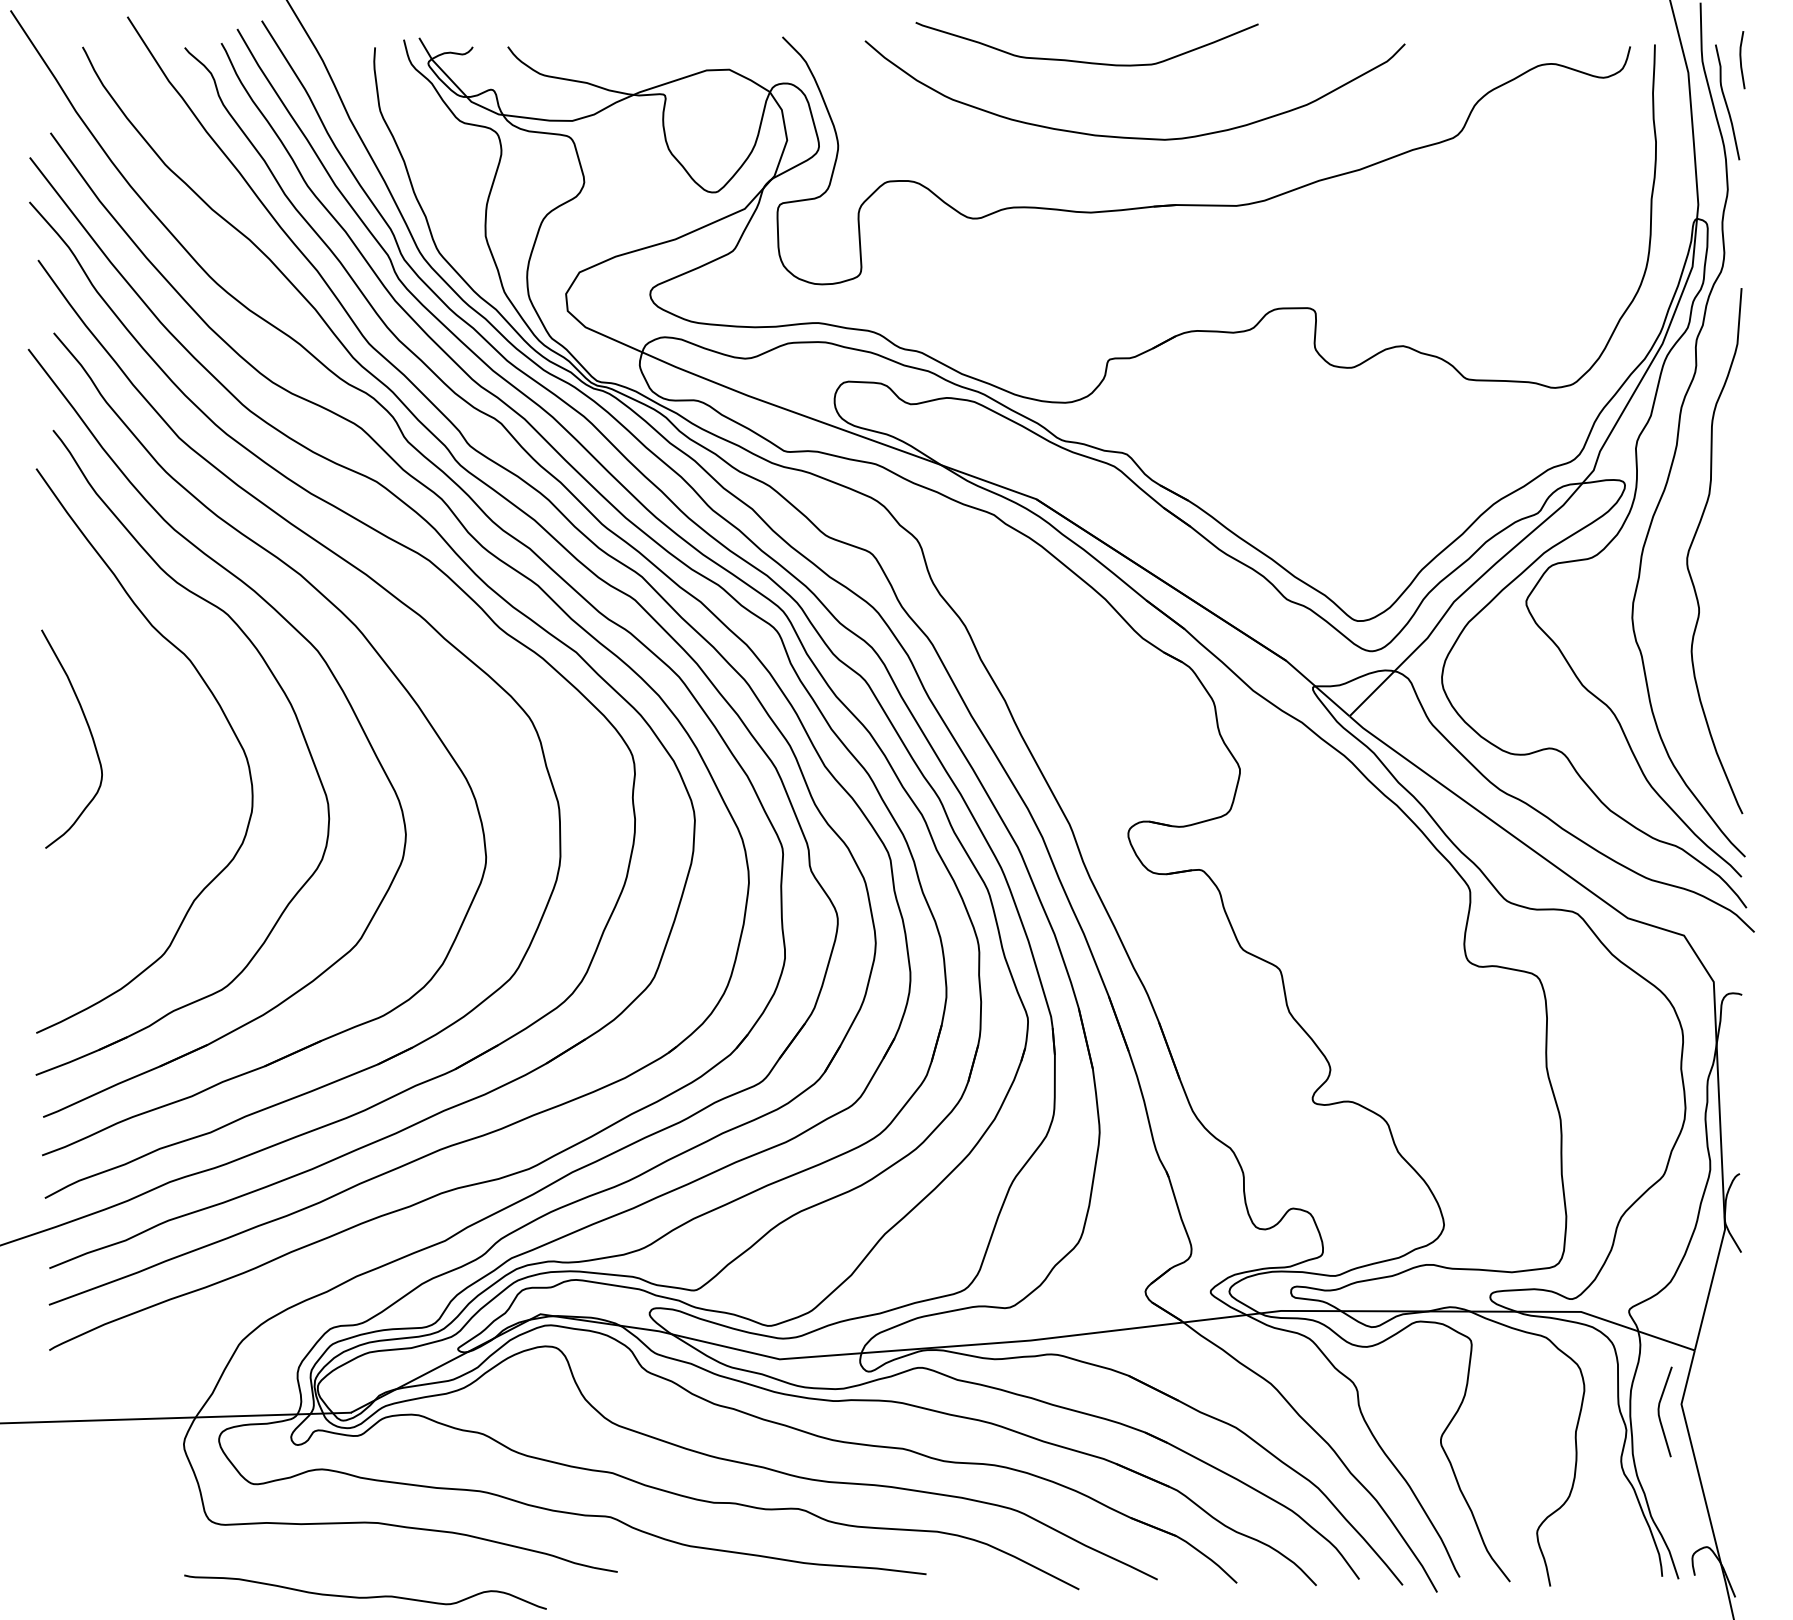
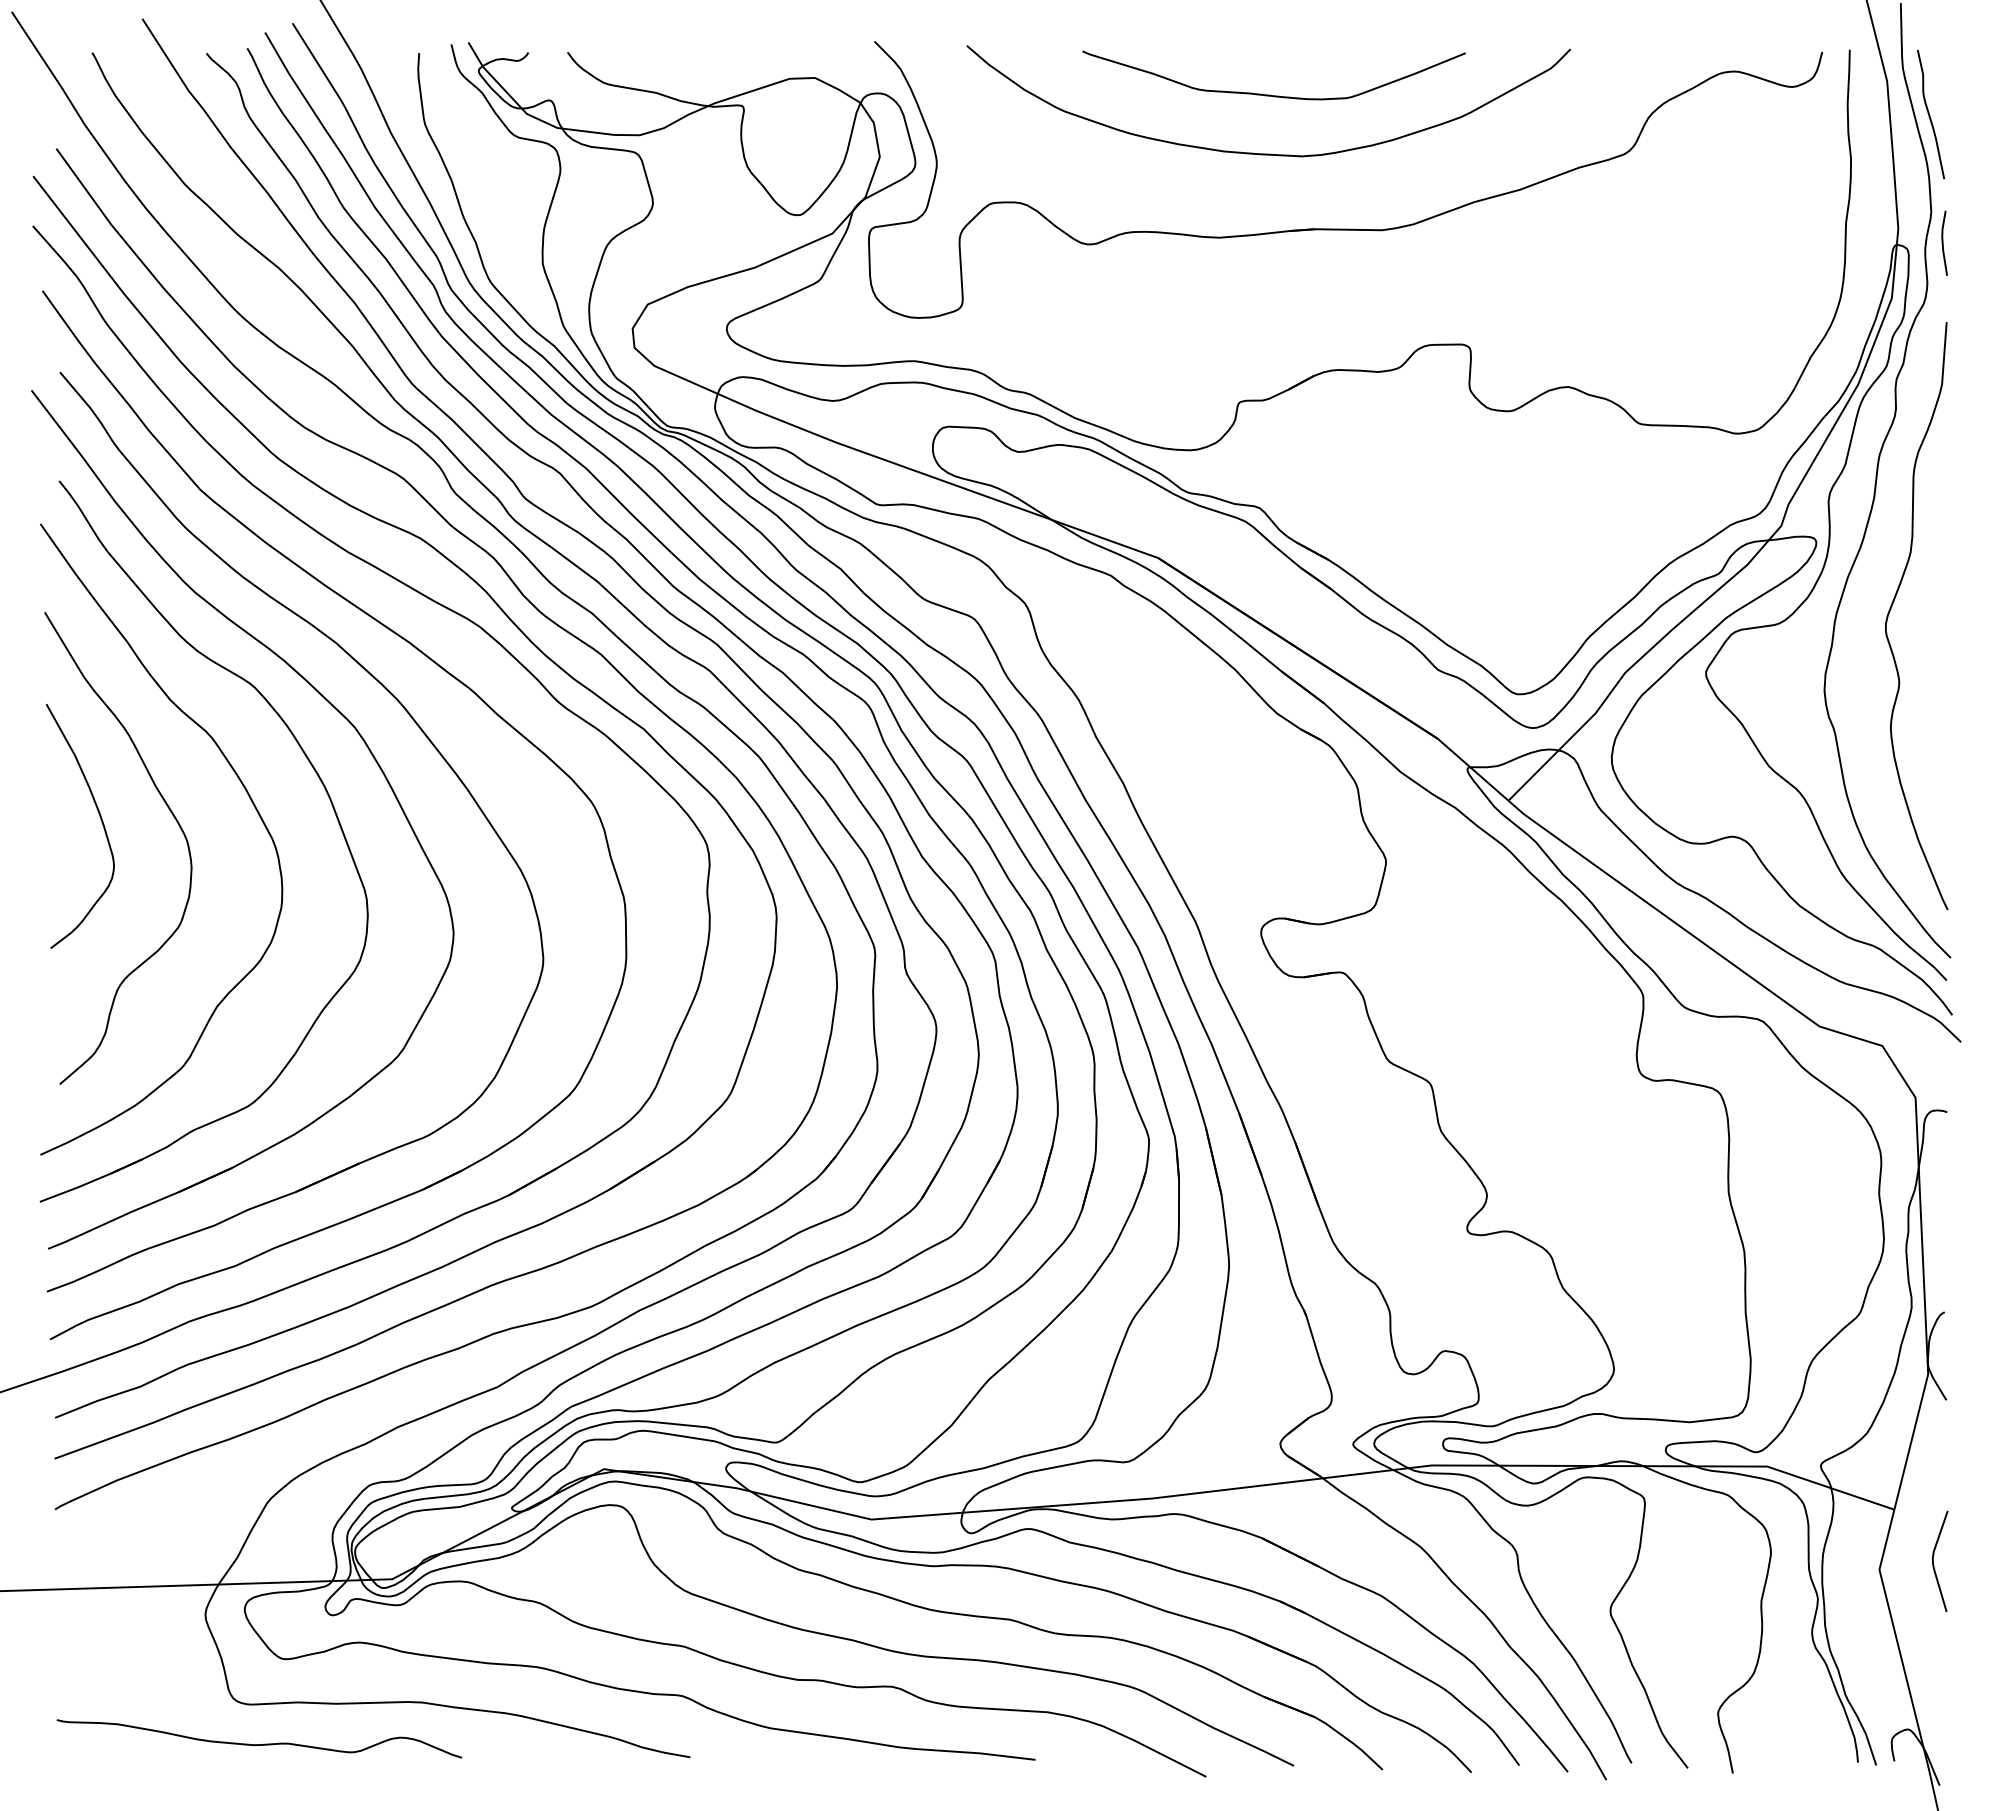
line: (1741, 59) -> (1943, 242), moved
curve: (1083, 61) -> (1270, 94), moved
curve: (155, 731) -> (173, 817), added
curve: (1659, 1411) -> (1933, 1560), moved
curve: (365, 1597) -> (259, 1744), moved

